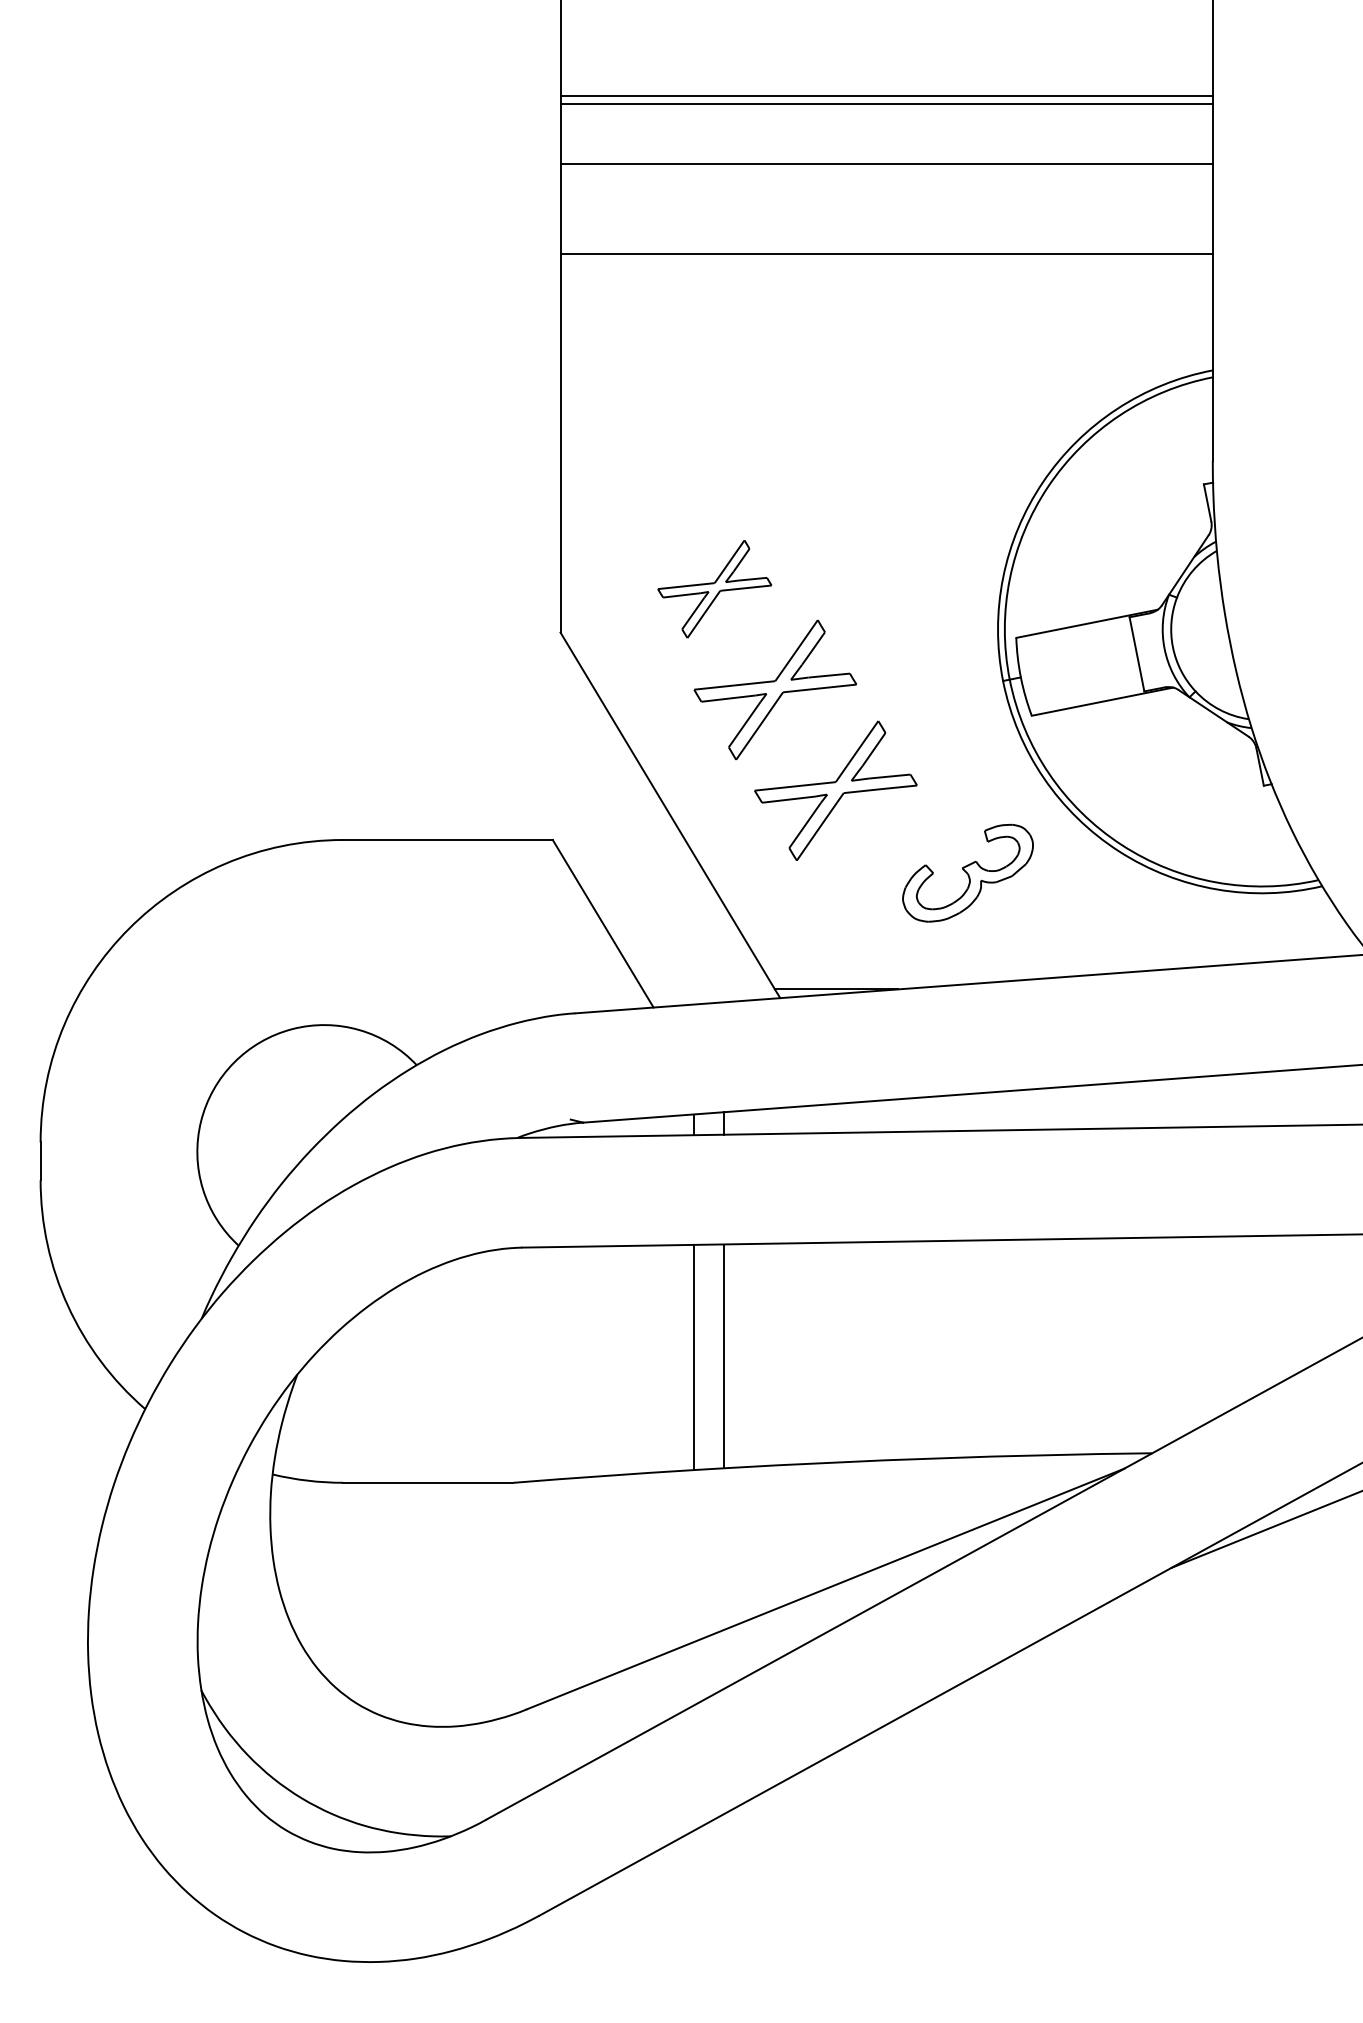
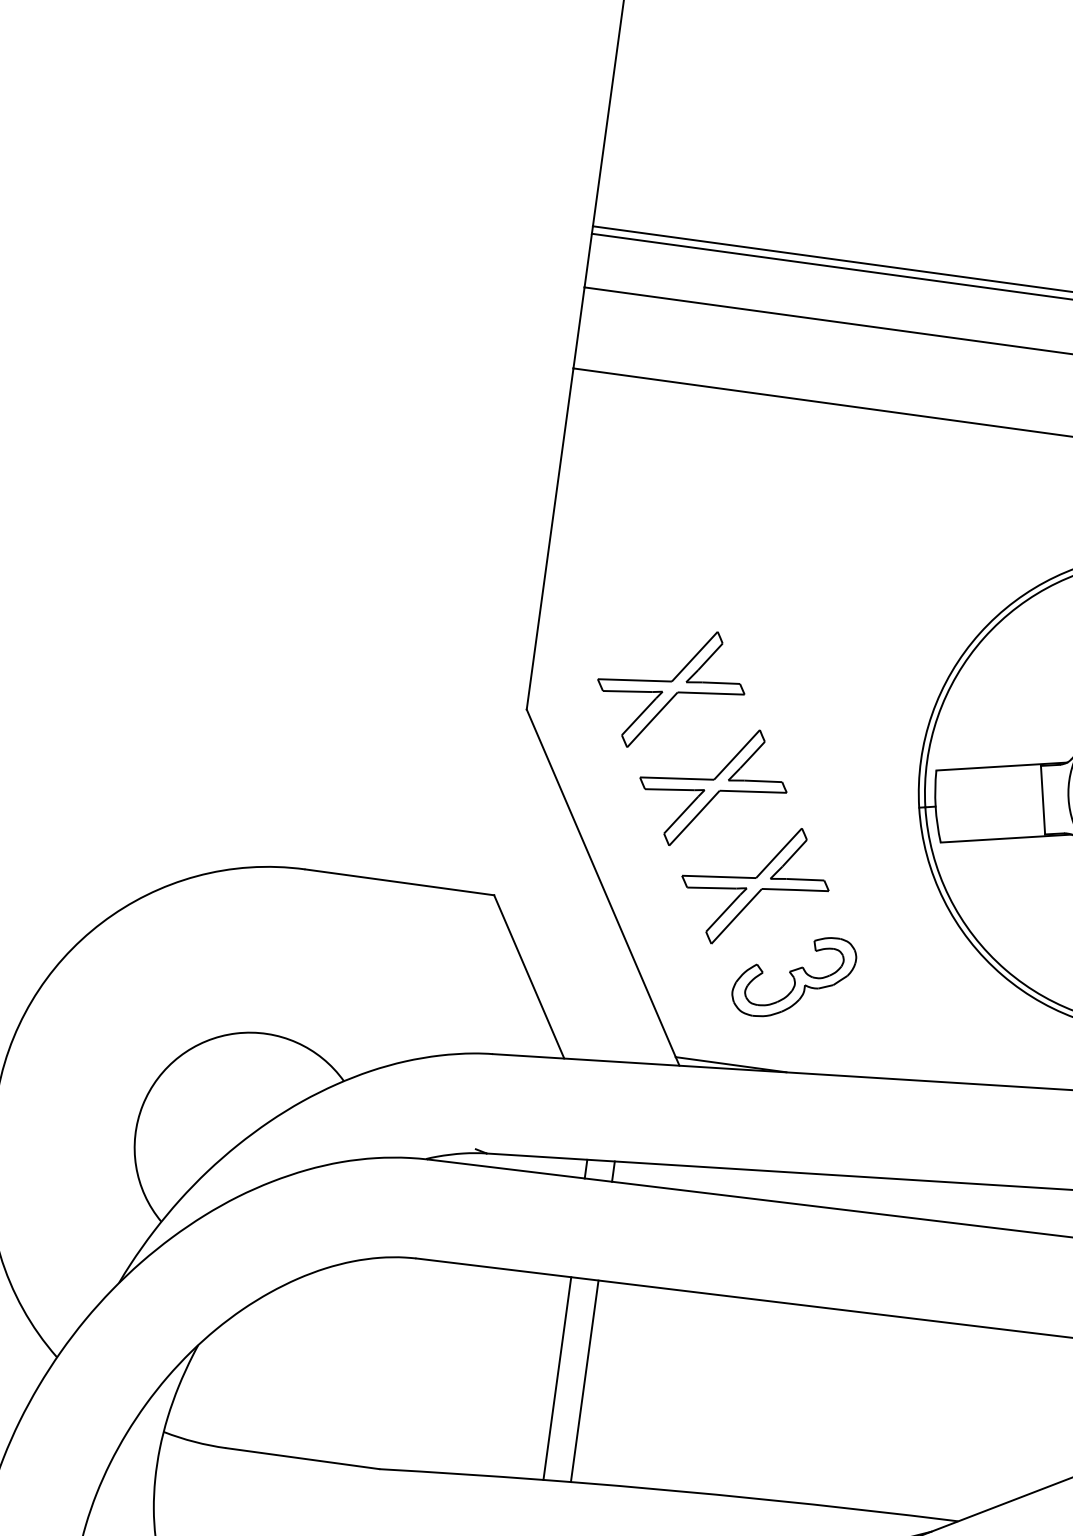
part: (714, 589) -> (670, 689), size x1.43
part: (967, 872) -> (793, 976), moved

